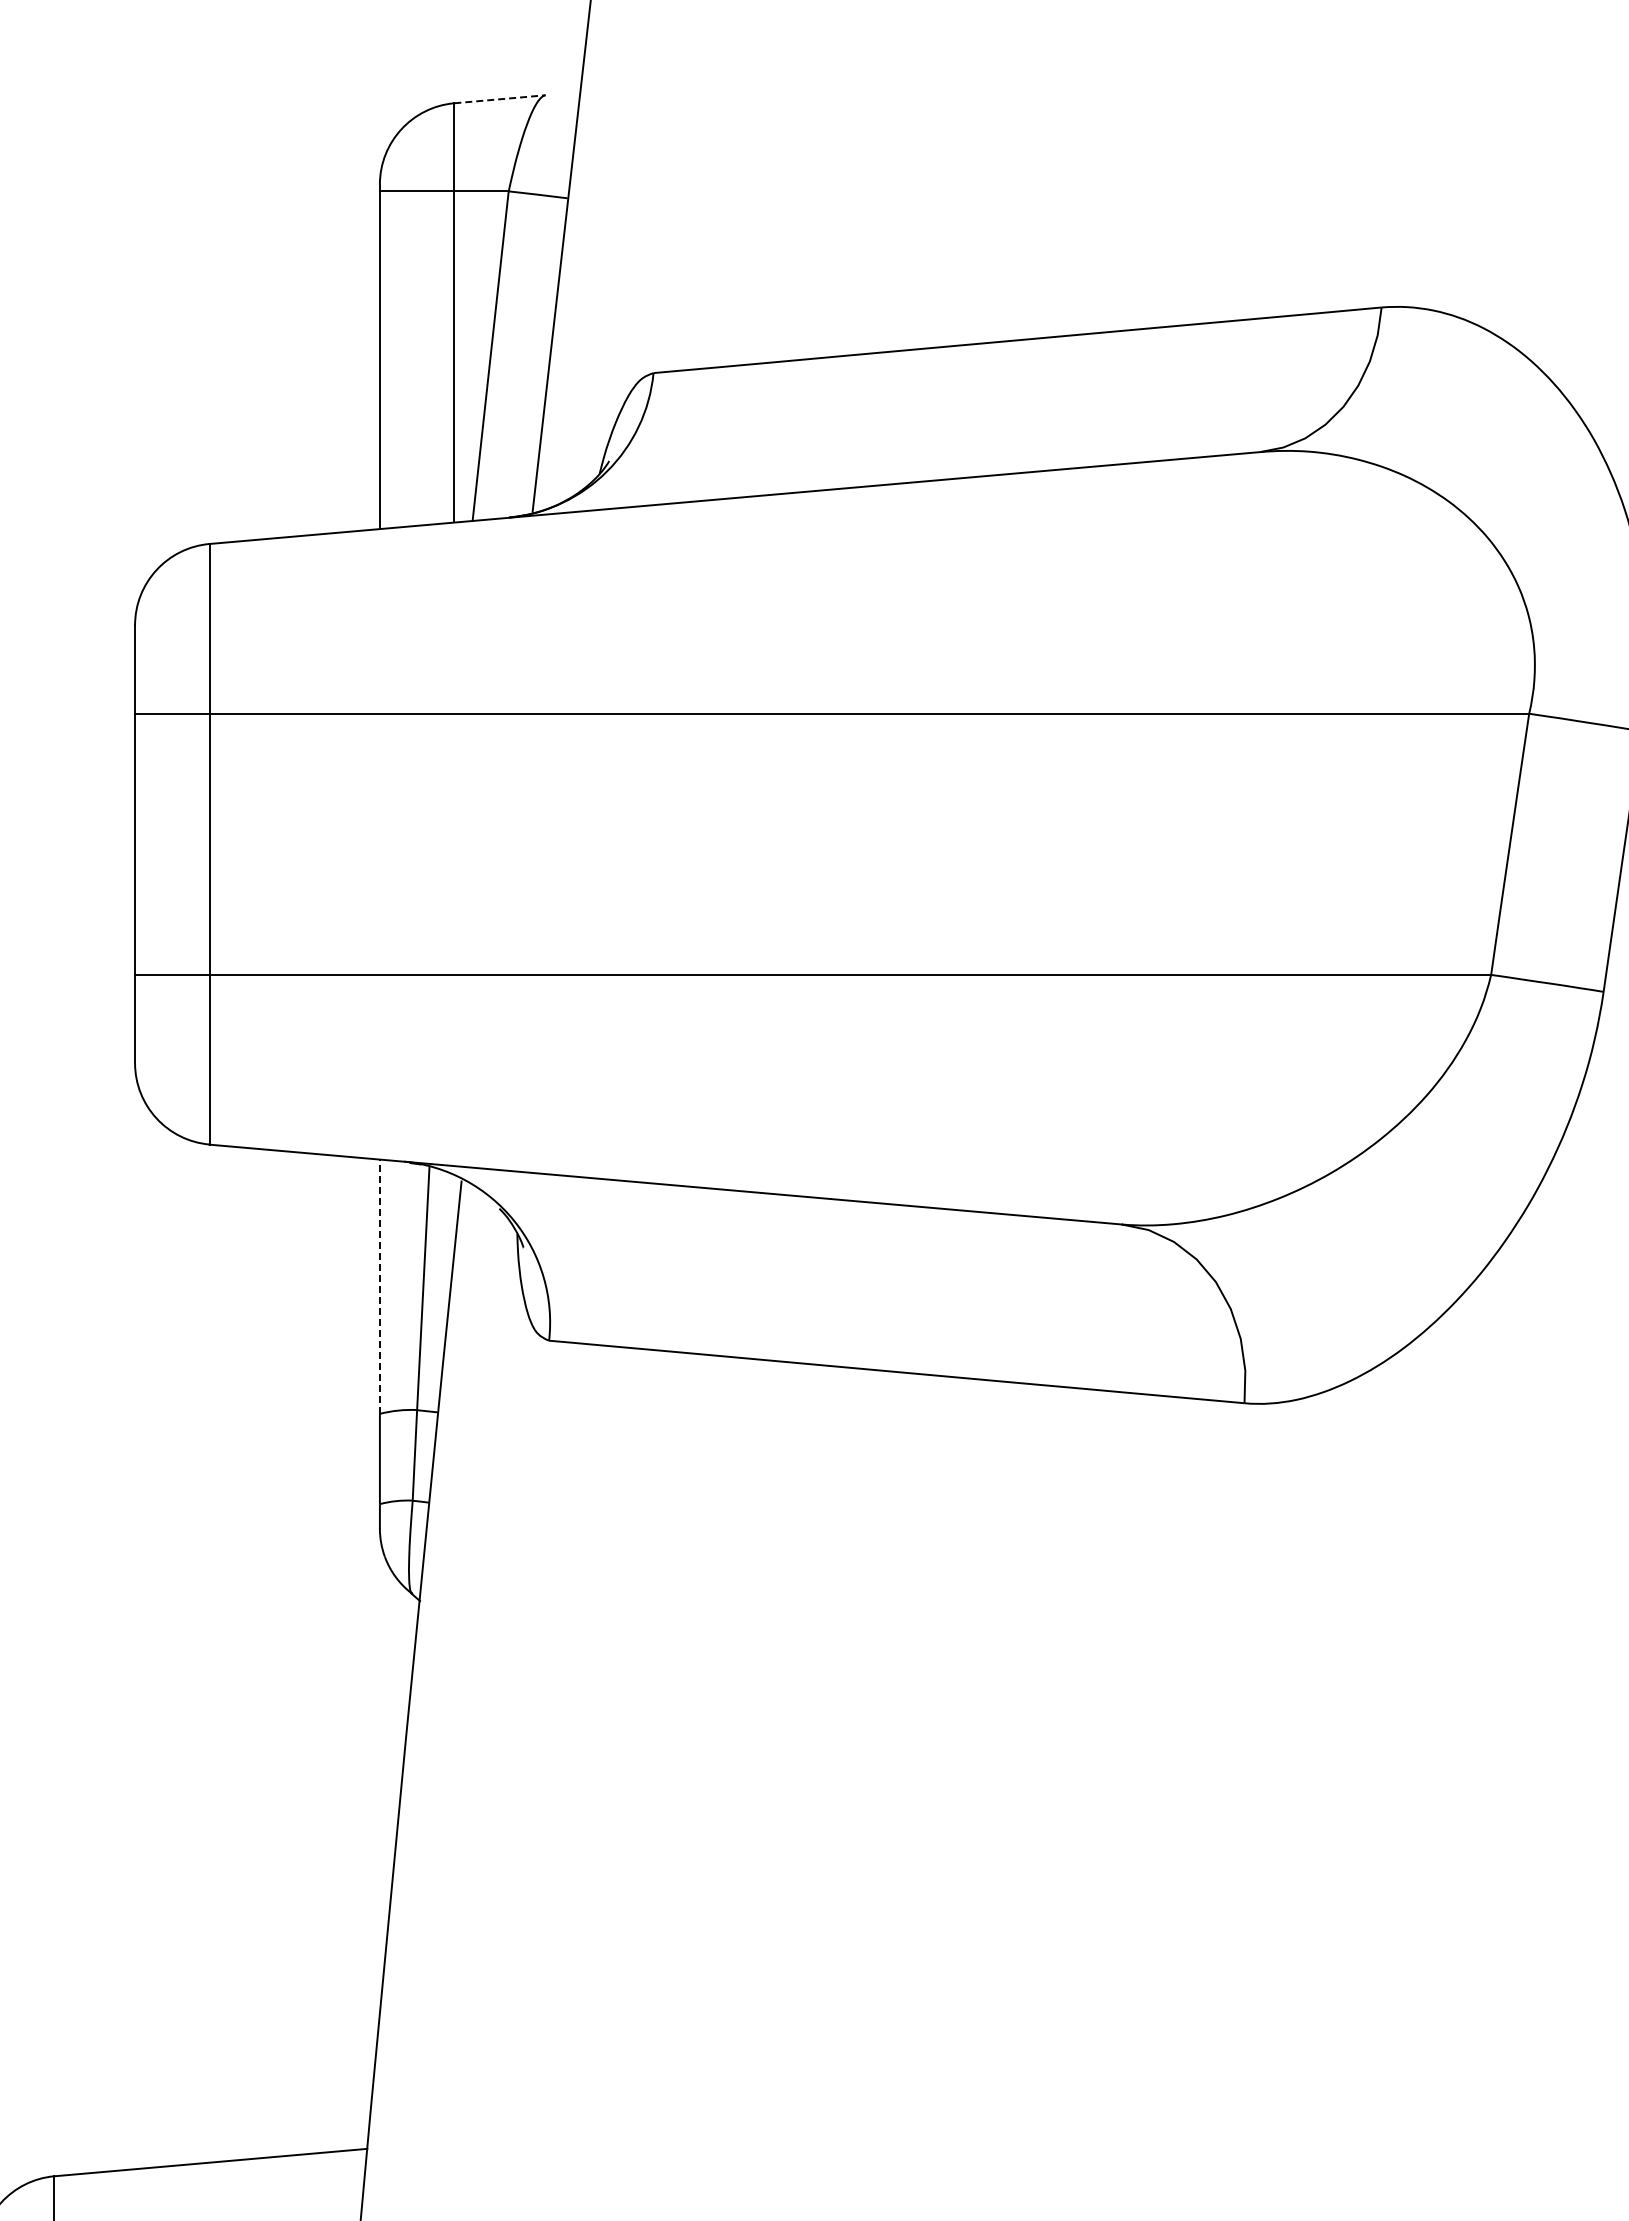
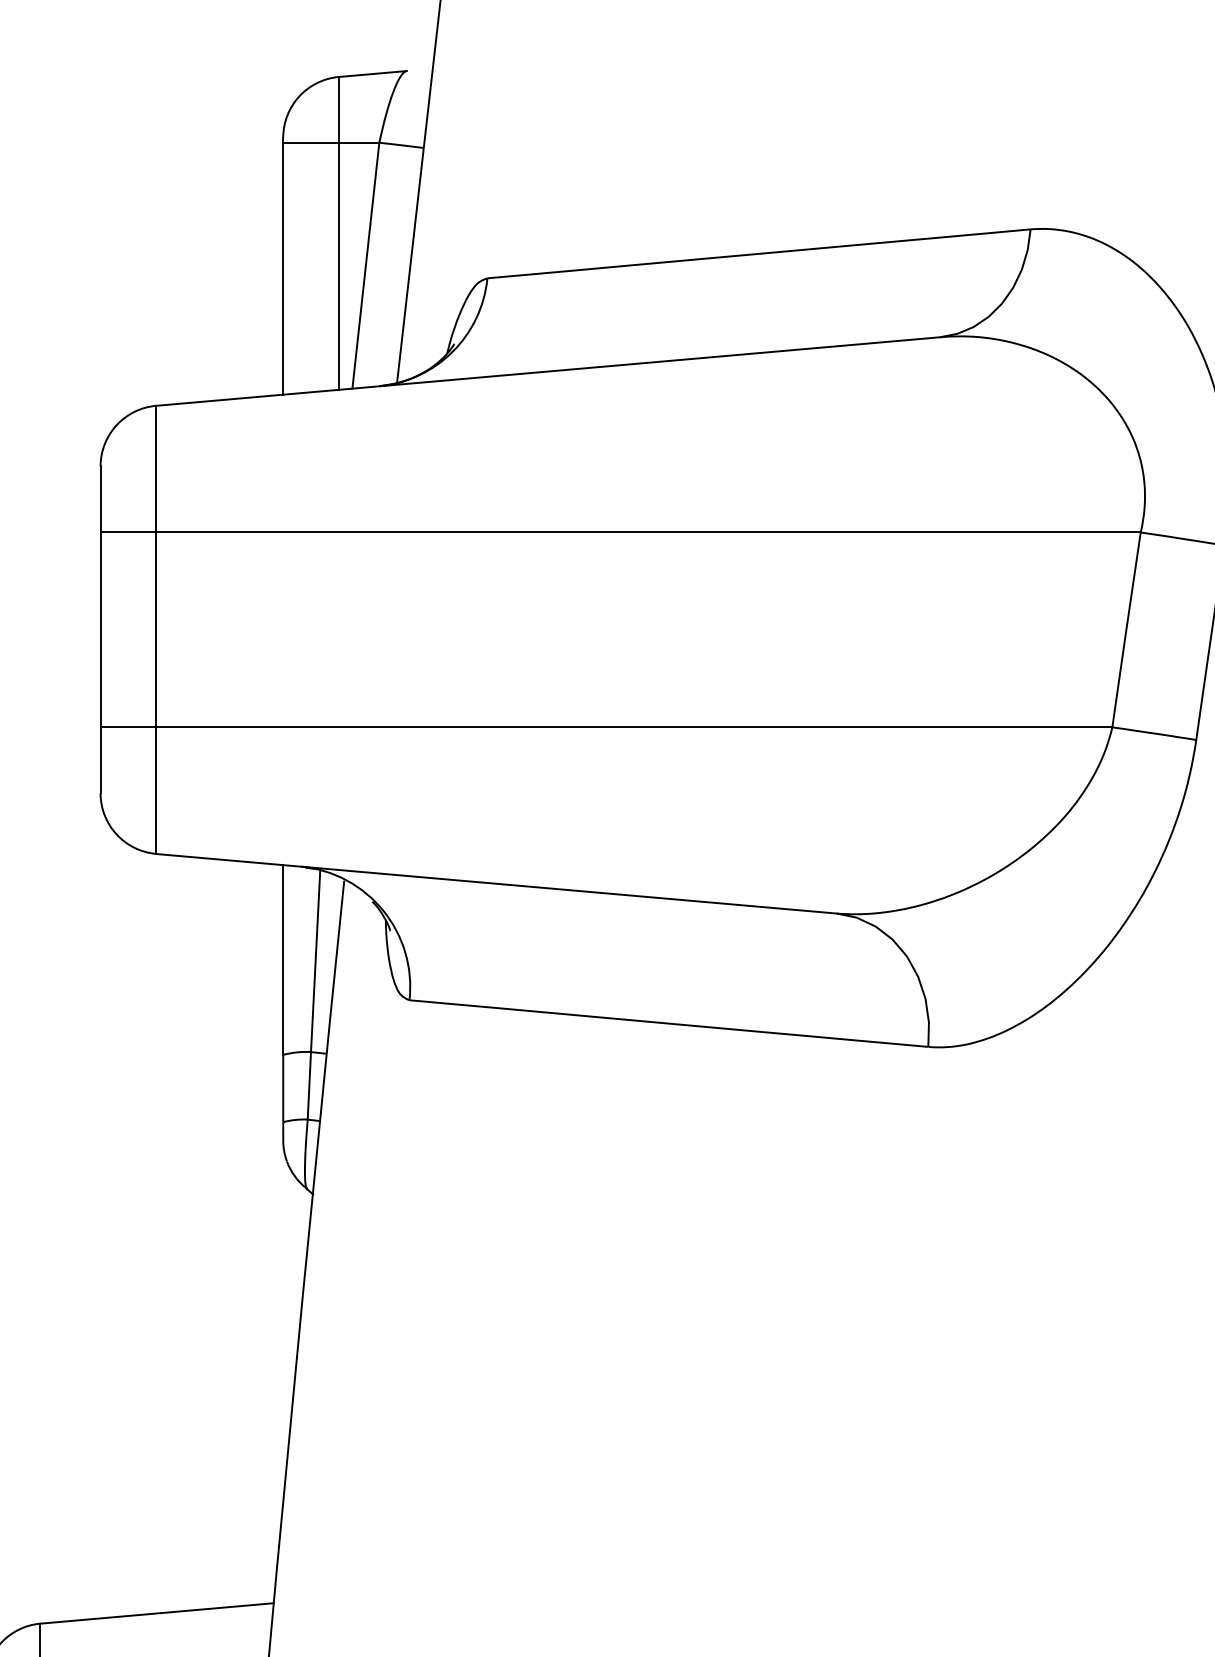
line: (499, 99) -> (372, 74), dashed -> solid
line: (379, 1286) -> (282, 959), dashed -> solid

